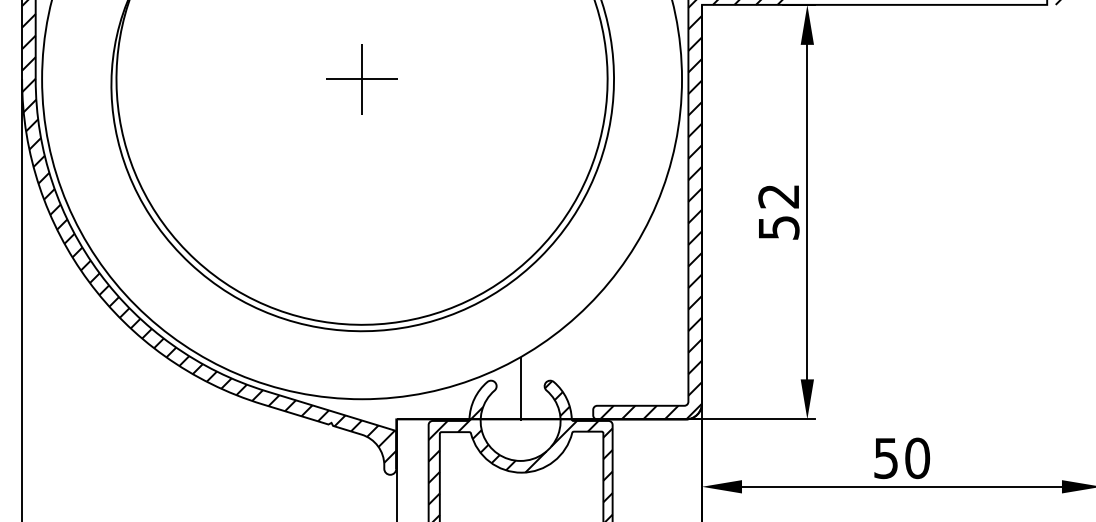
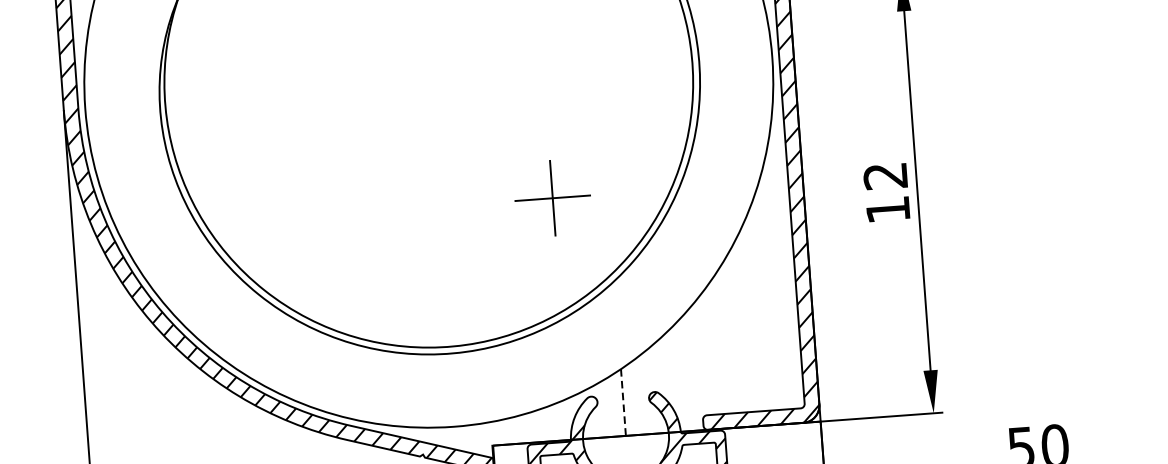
part: (361, 79) -> (552, 198), moved
text: (779, 227) -> (888, 209), 52 -> 12
line: (520, 389) -> (623, 403), solid -> dashed

